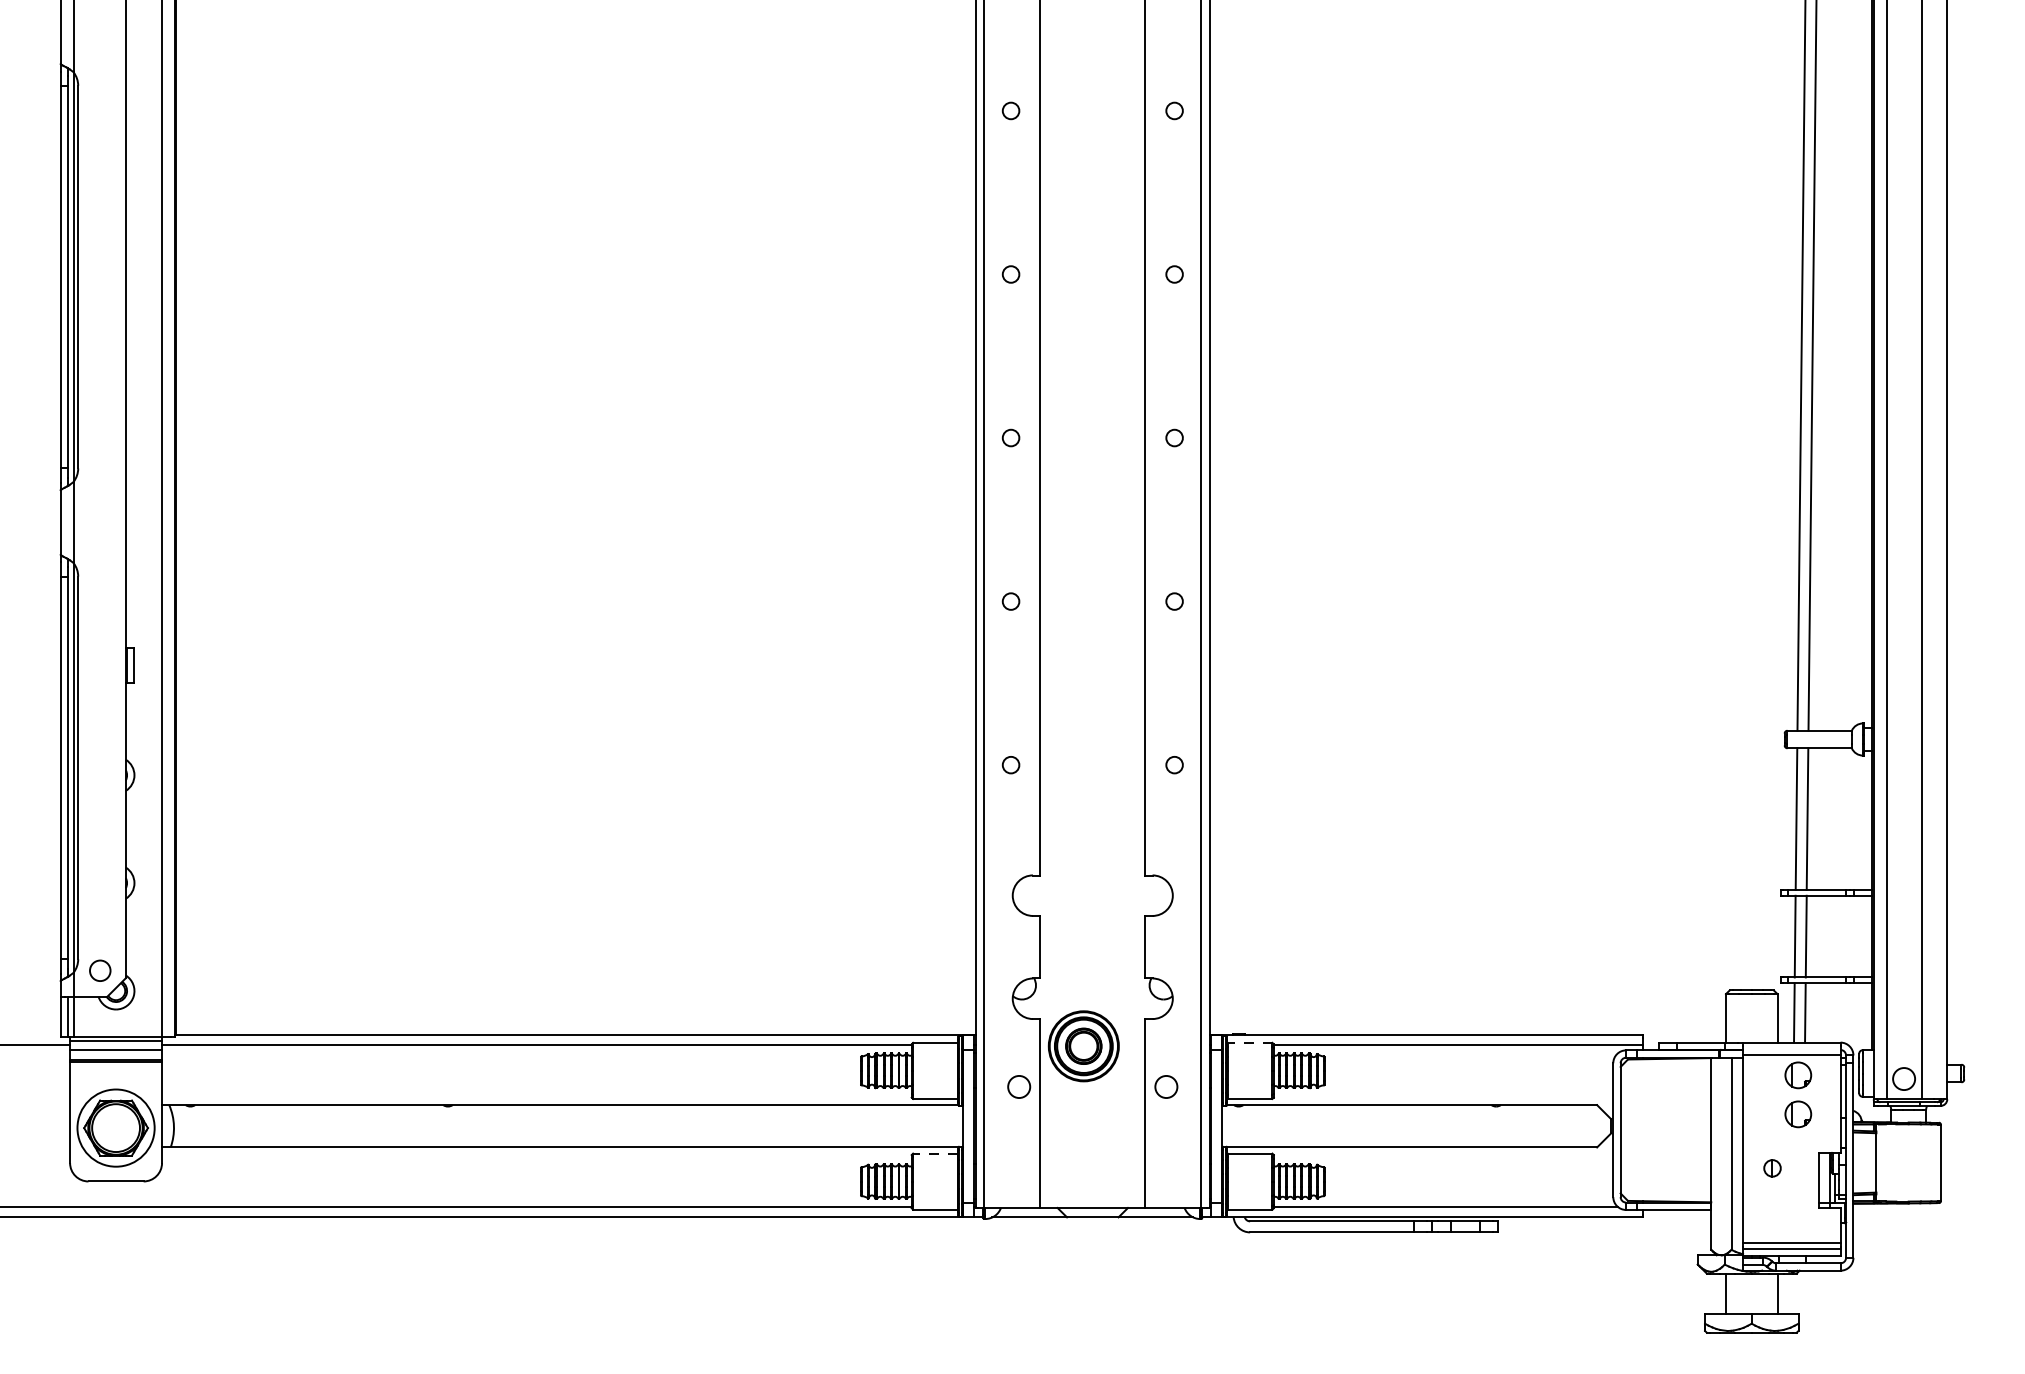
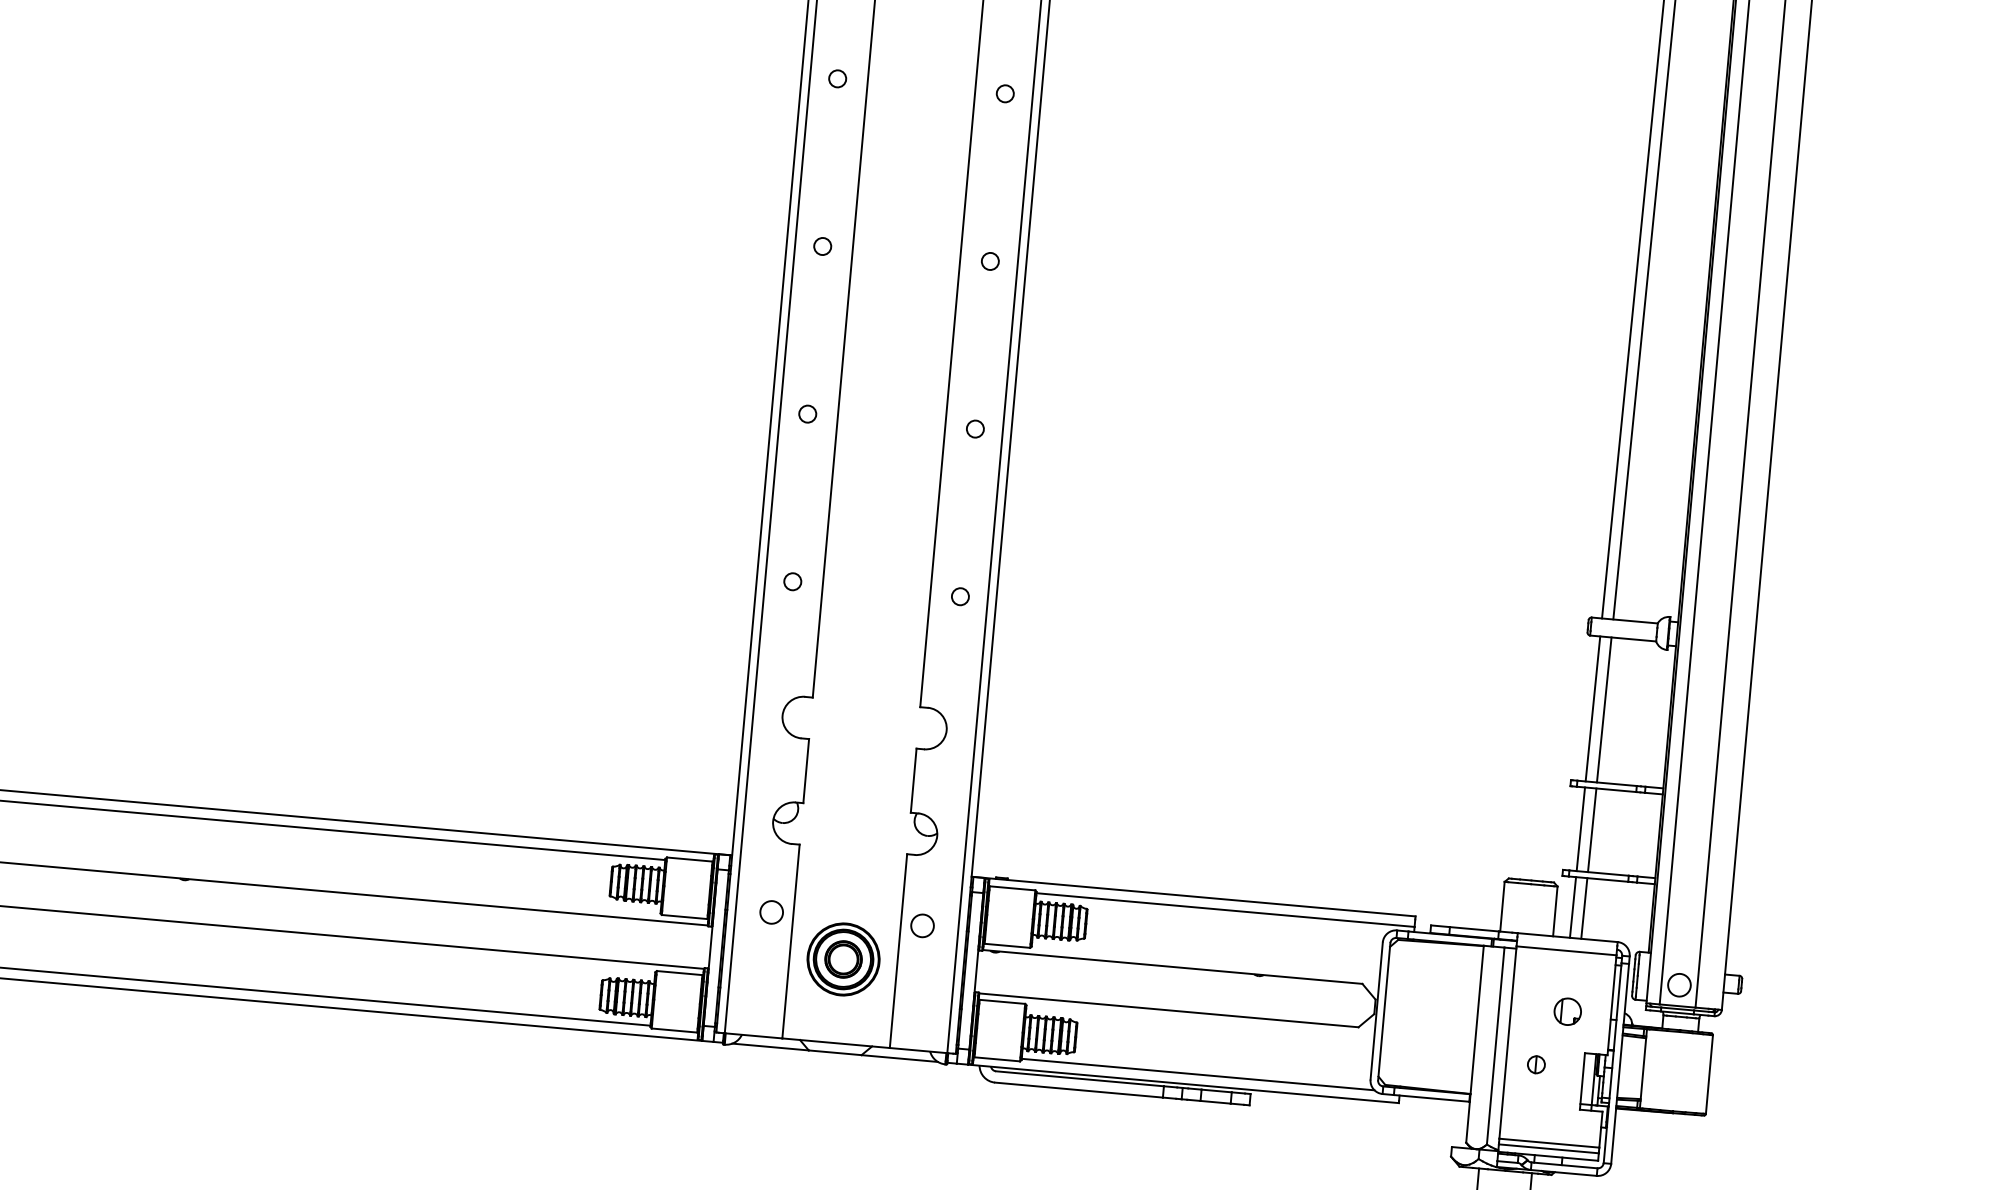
line: (1249, 1042) -> (1011, 887), dashed -> solid
part: (1083, 1046) -> (843, 959), moved
part: (1798, 1075) -> (1571, 971), removed
line: (934, 1153) -> (678, 972), dashed -> solid

